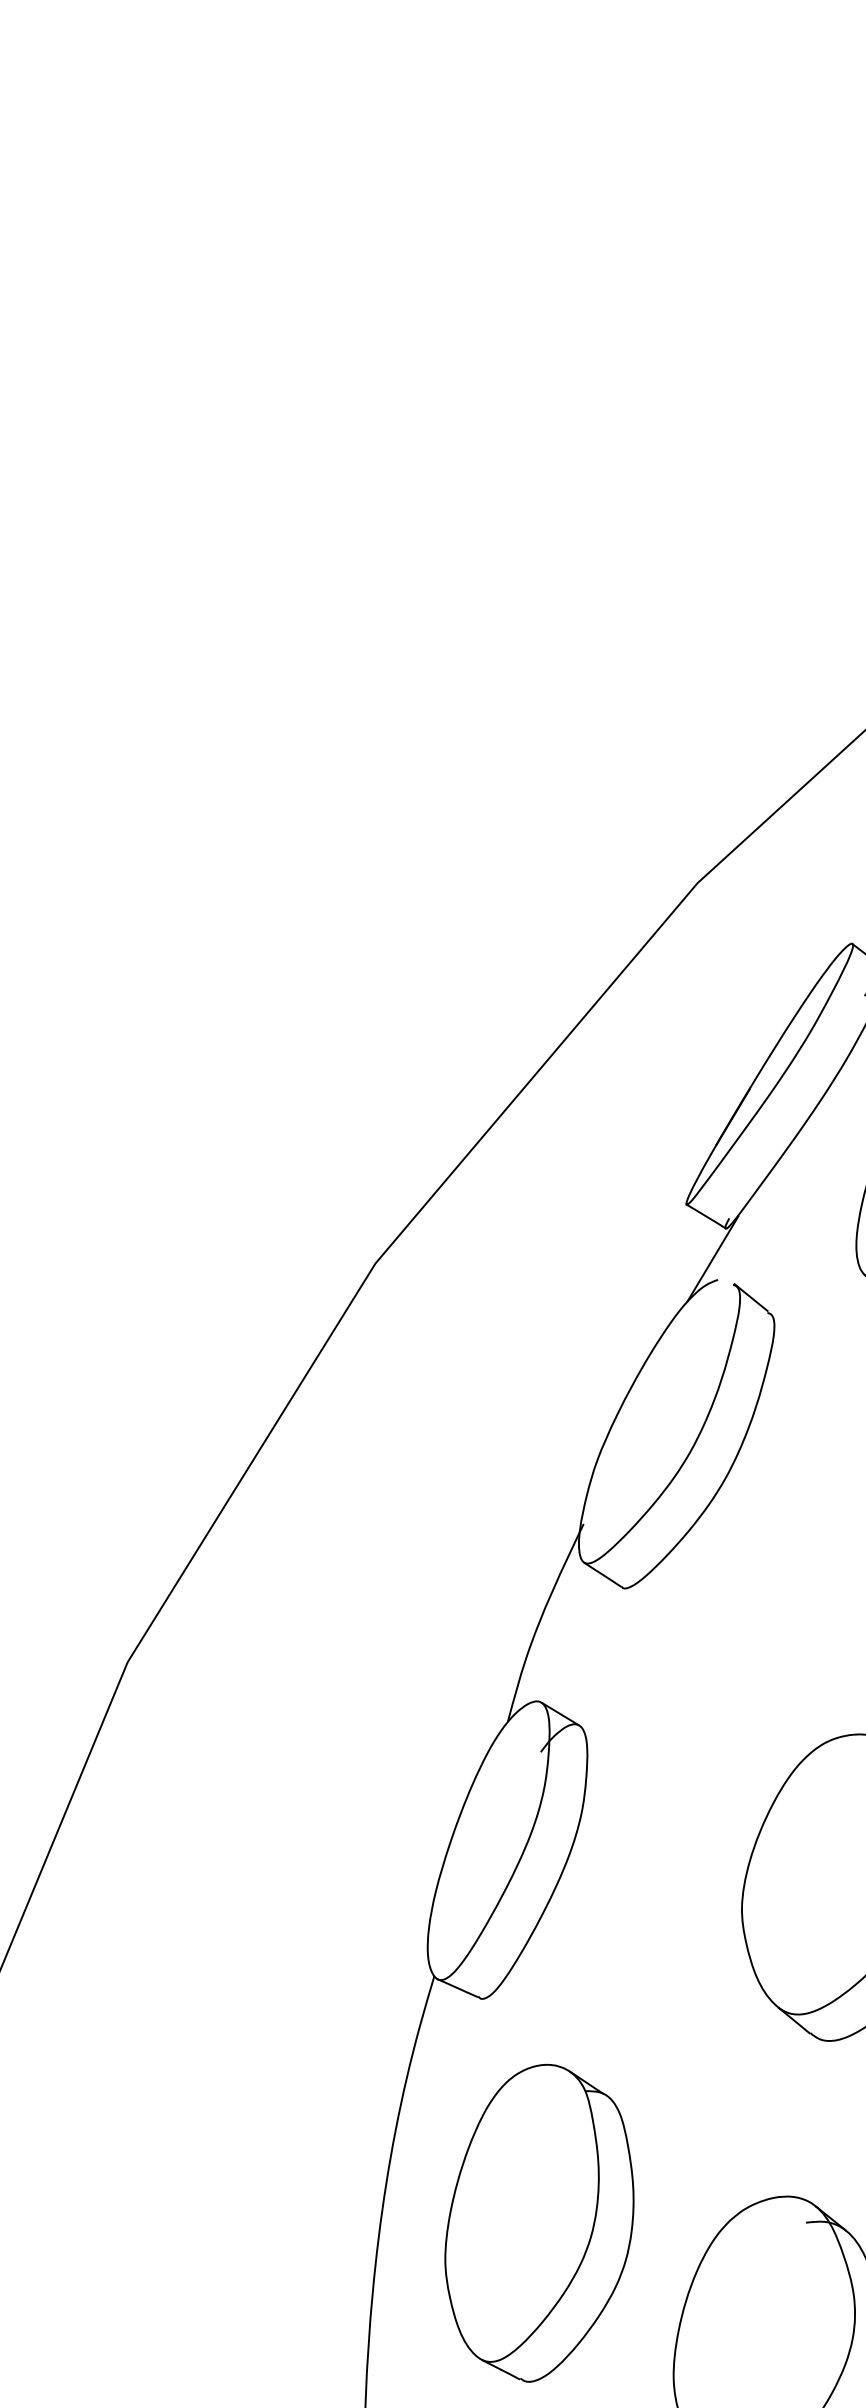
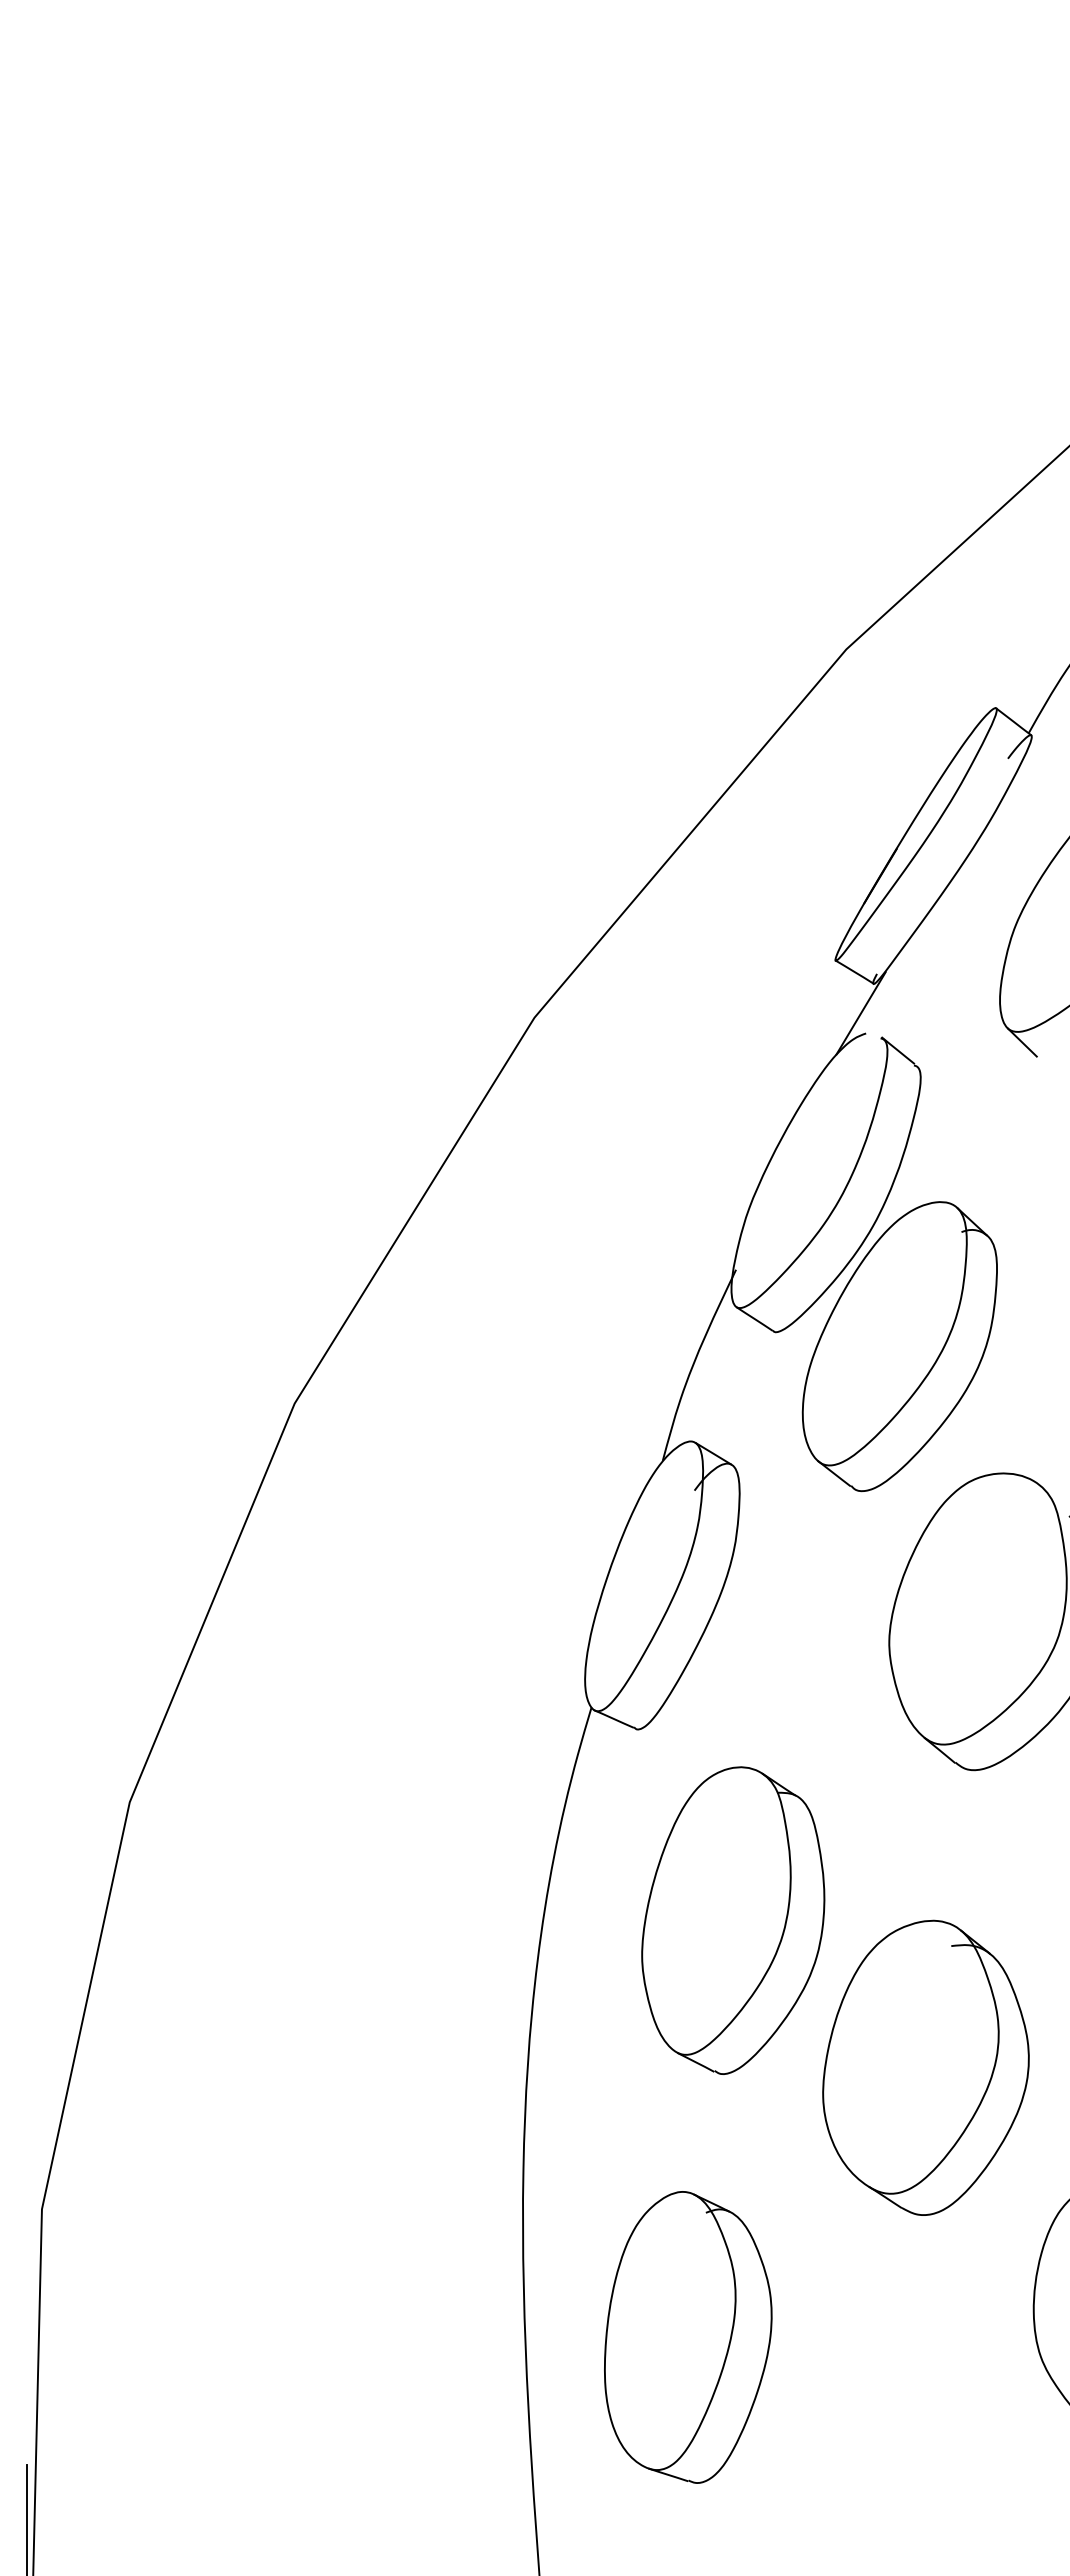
part: (752, 1603) -> (899, 1346), added
part: (539, 2223) -> (733, 1920), moved

